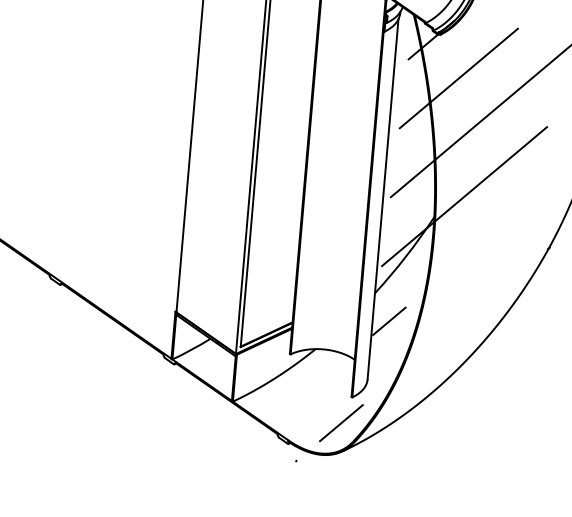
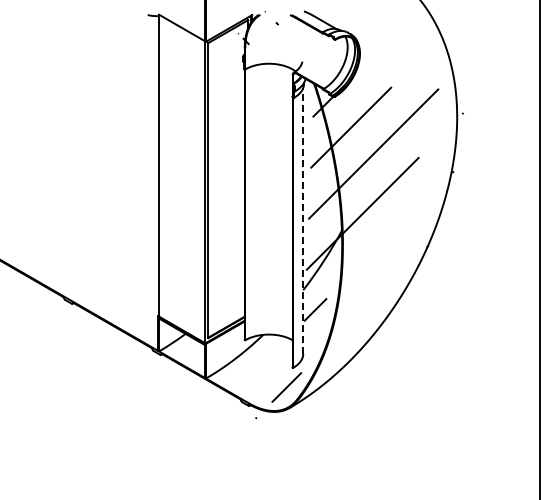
line: (383, 198) -> (303, 220), solid -> dashed

